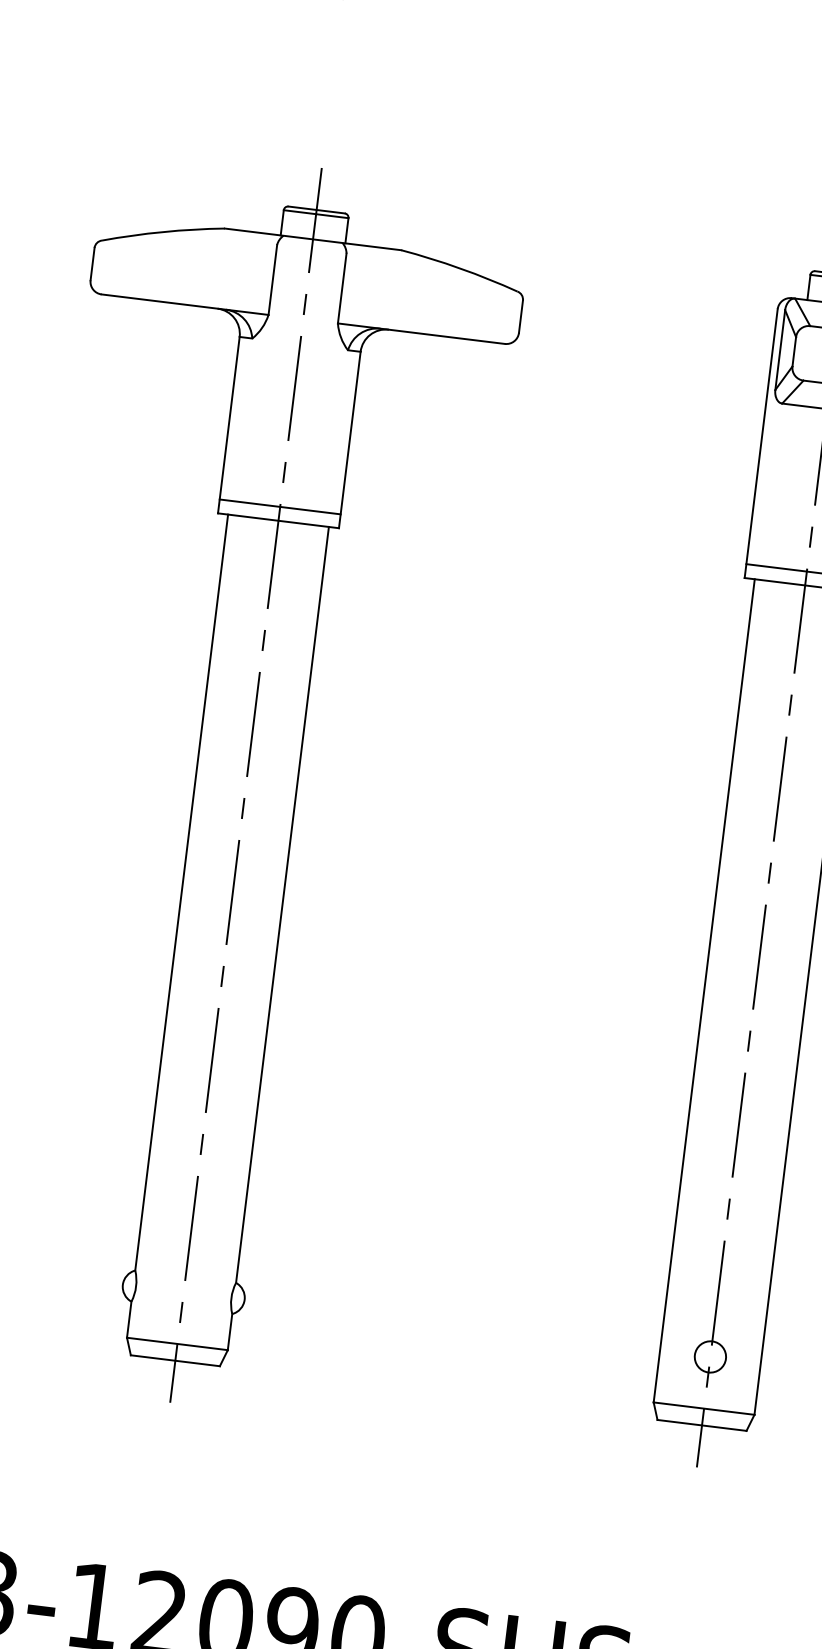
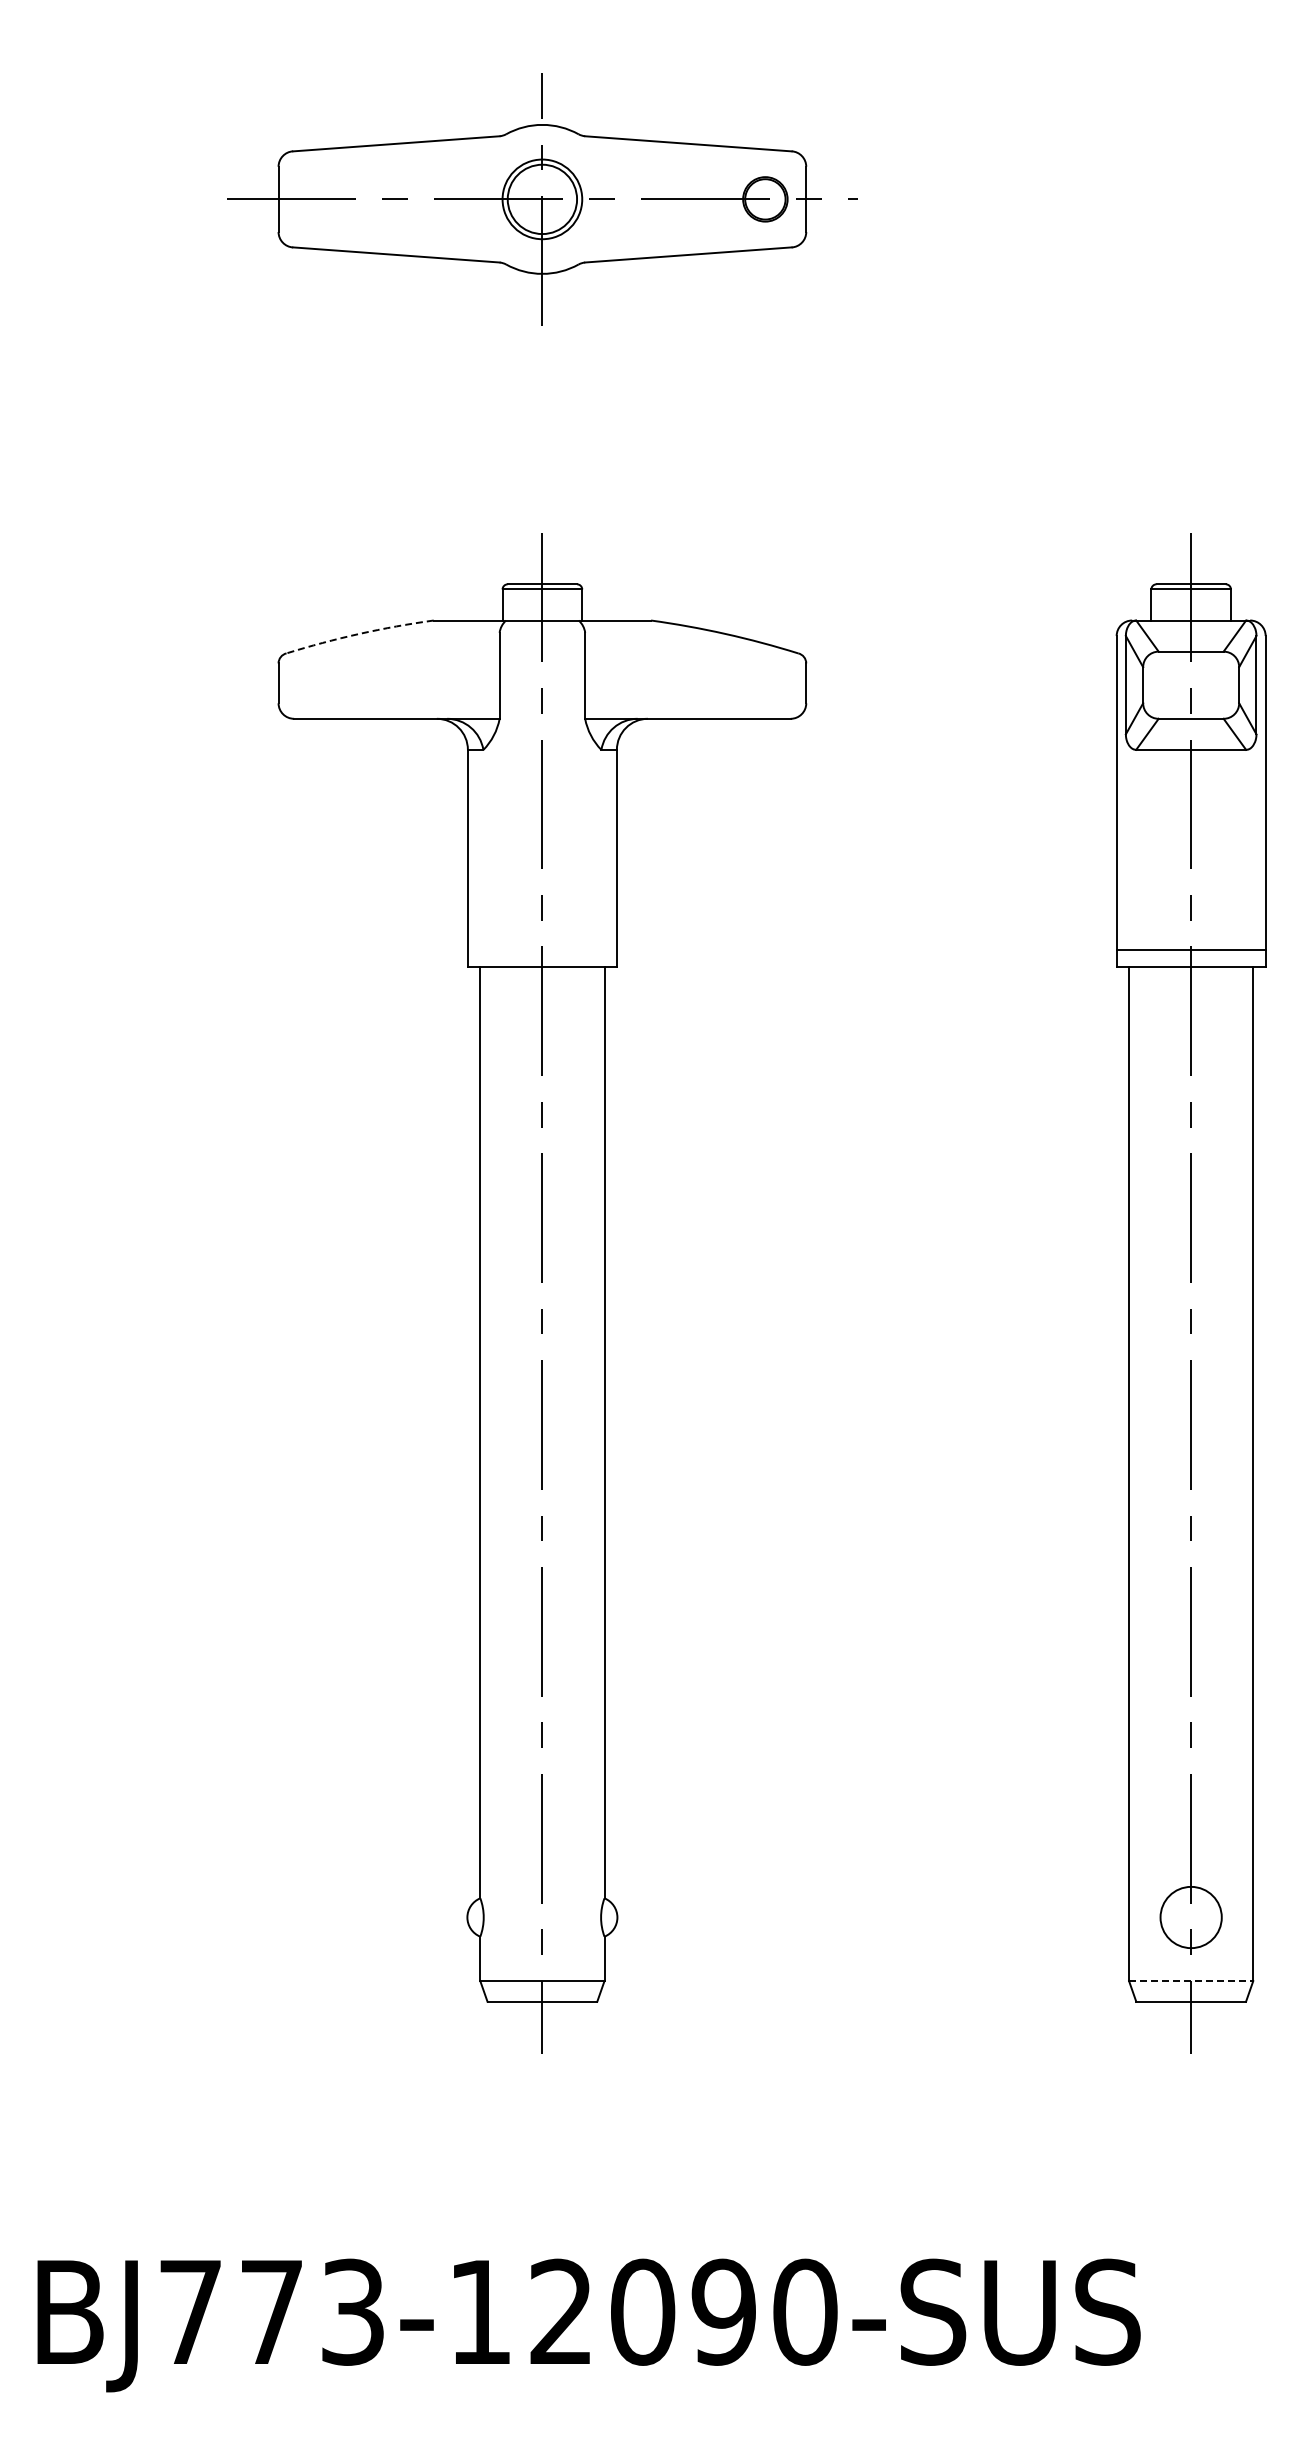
arc: (163, 231) -> (359, 633), solid -> dashed
line: (279, 507) -> (541, 950), removed
circle: (710, 1356) -> (1191, 1917), size x1.6
line: (704, 1408) -> (1191, 1981), solid -> dashed

